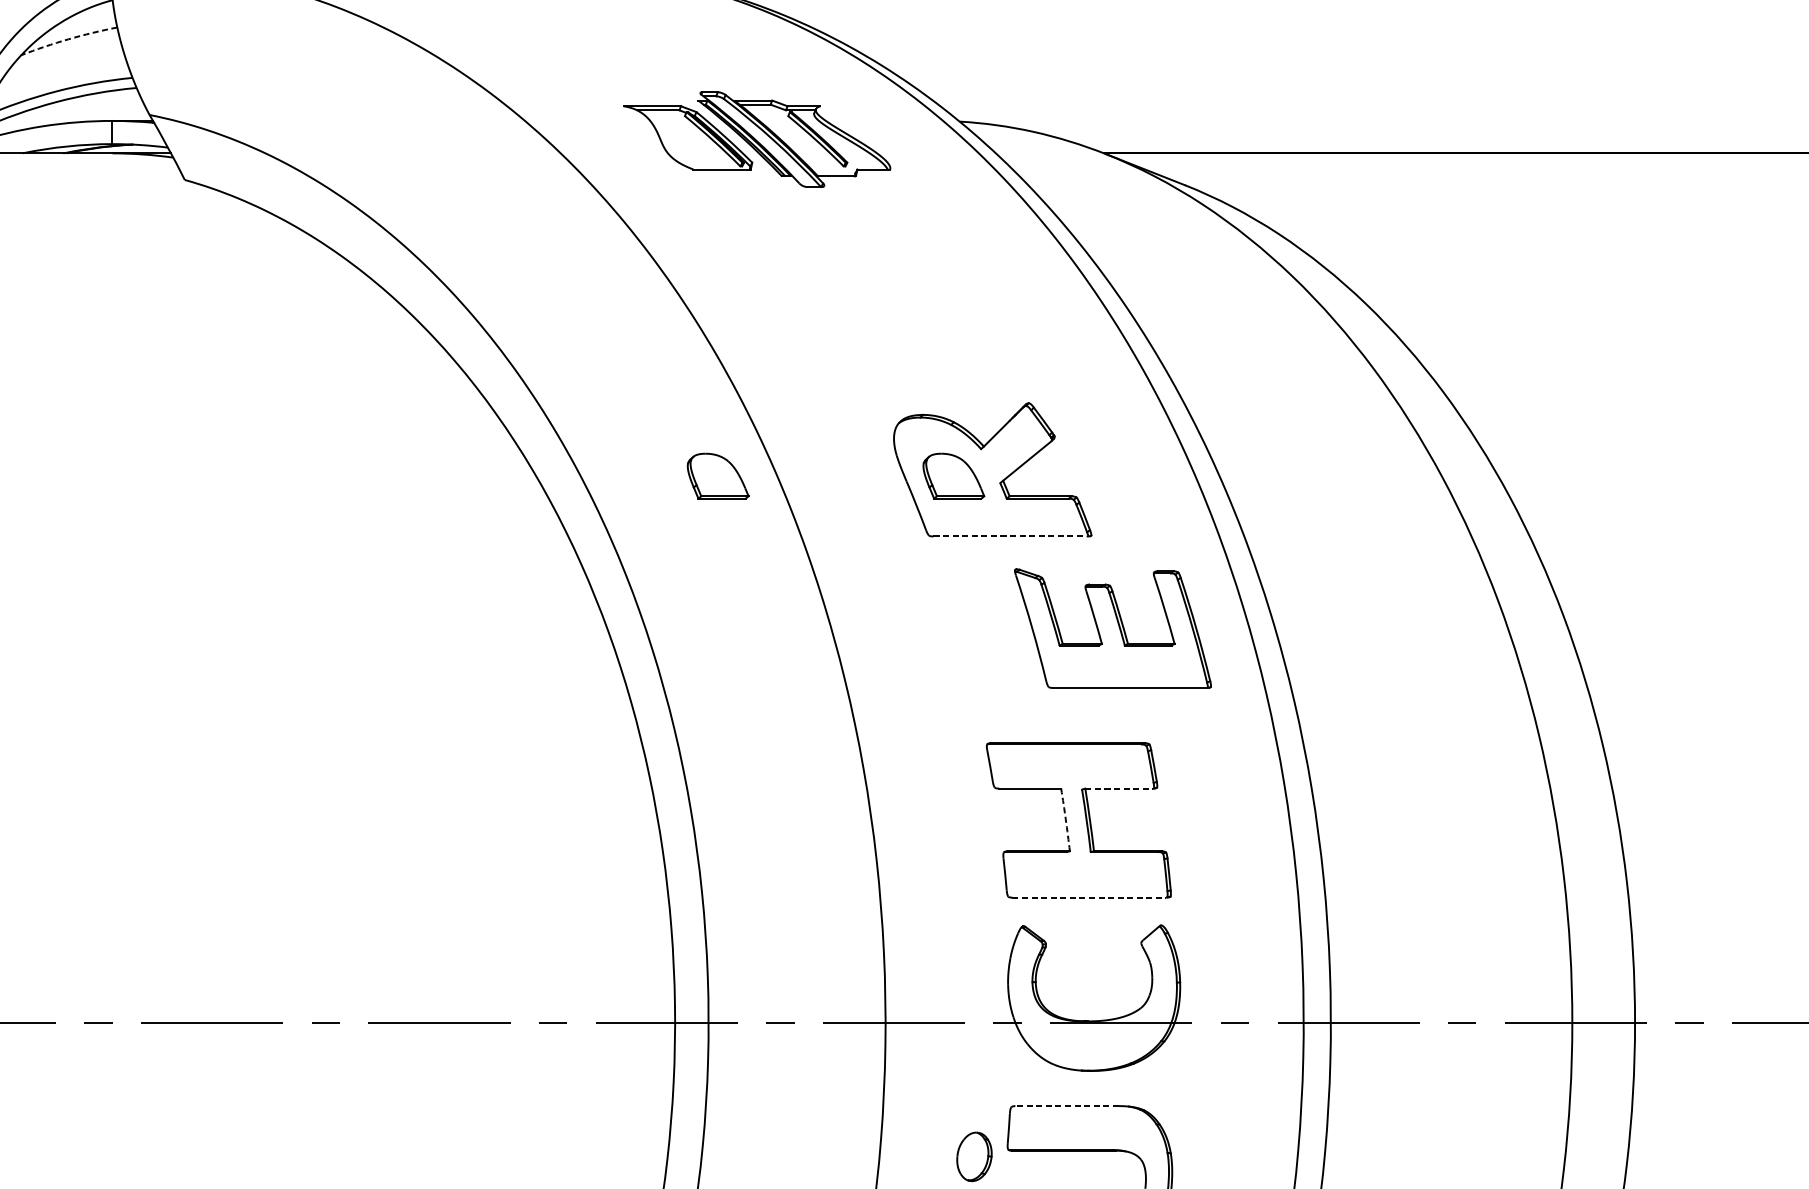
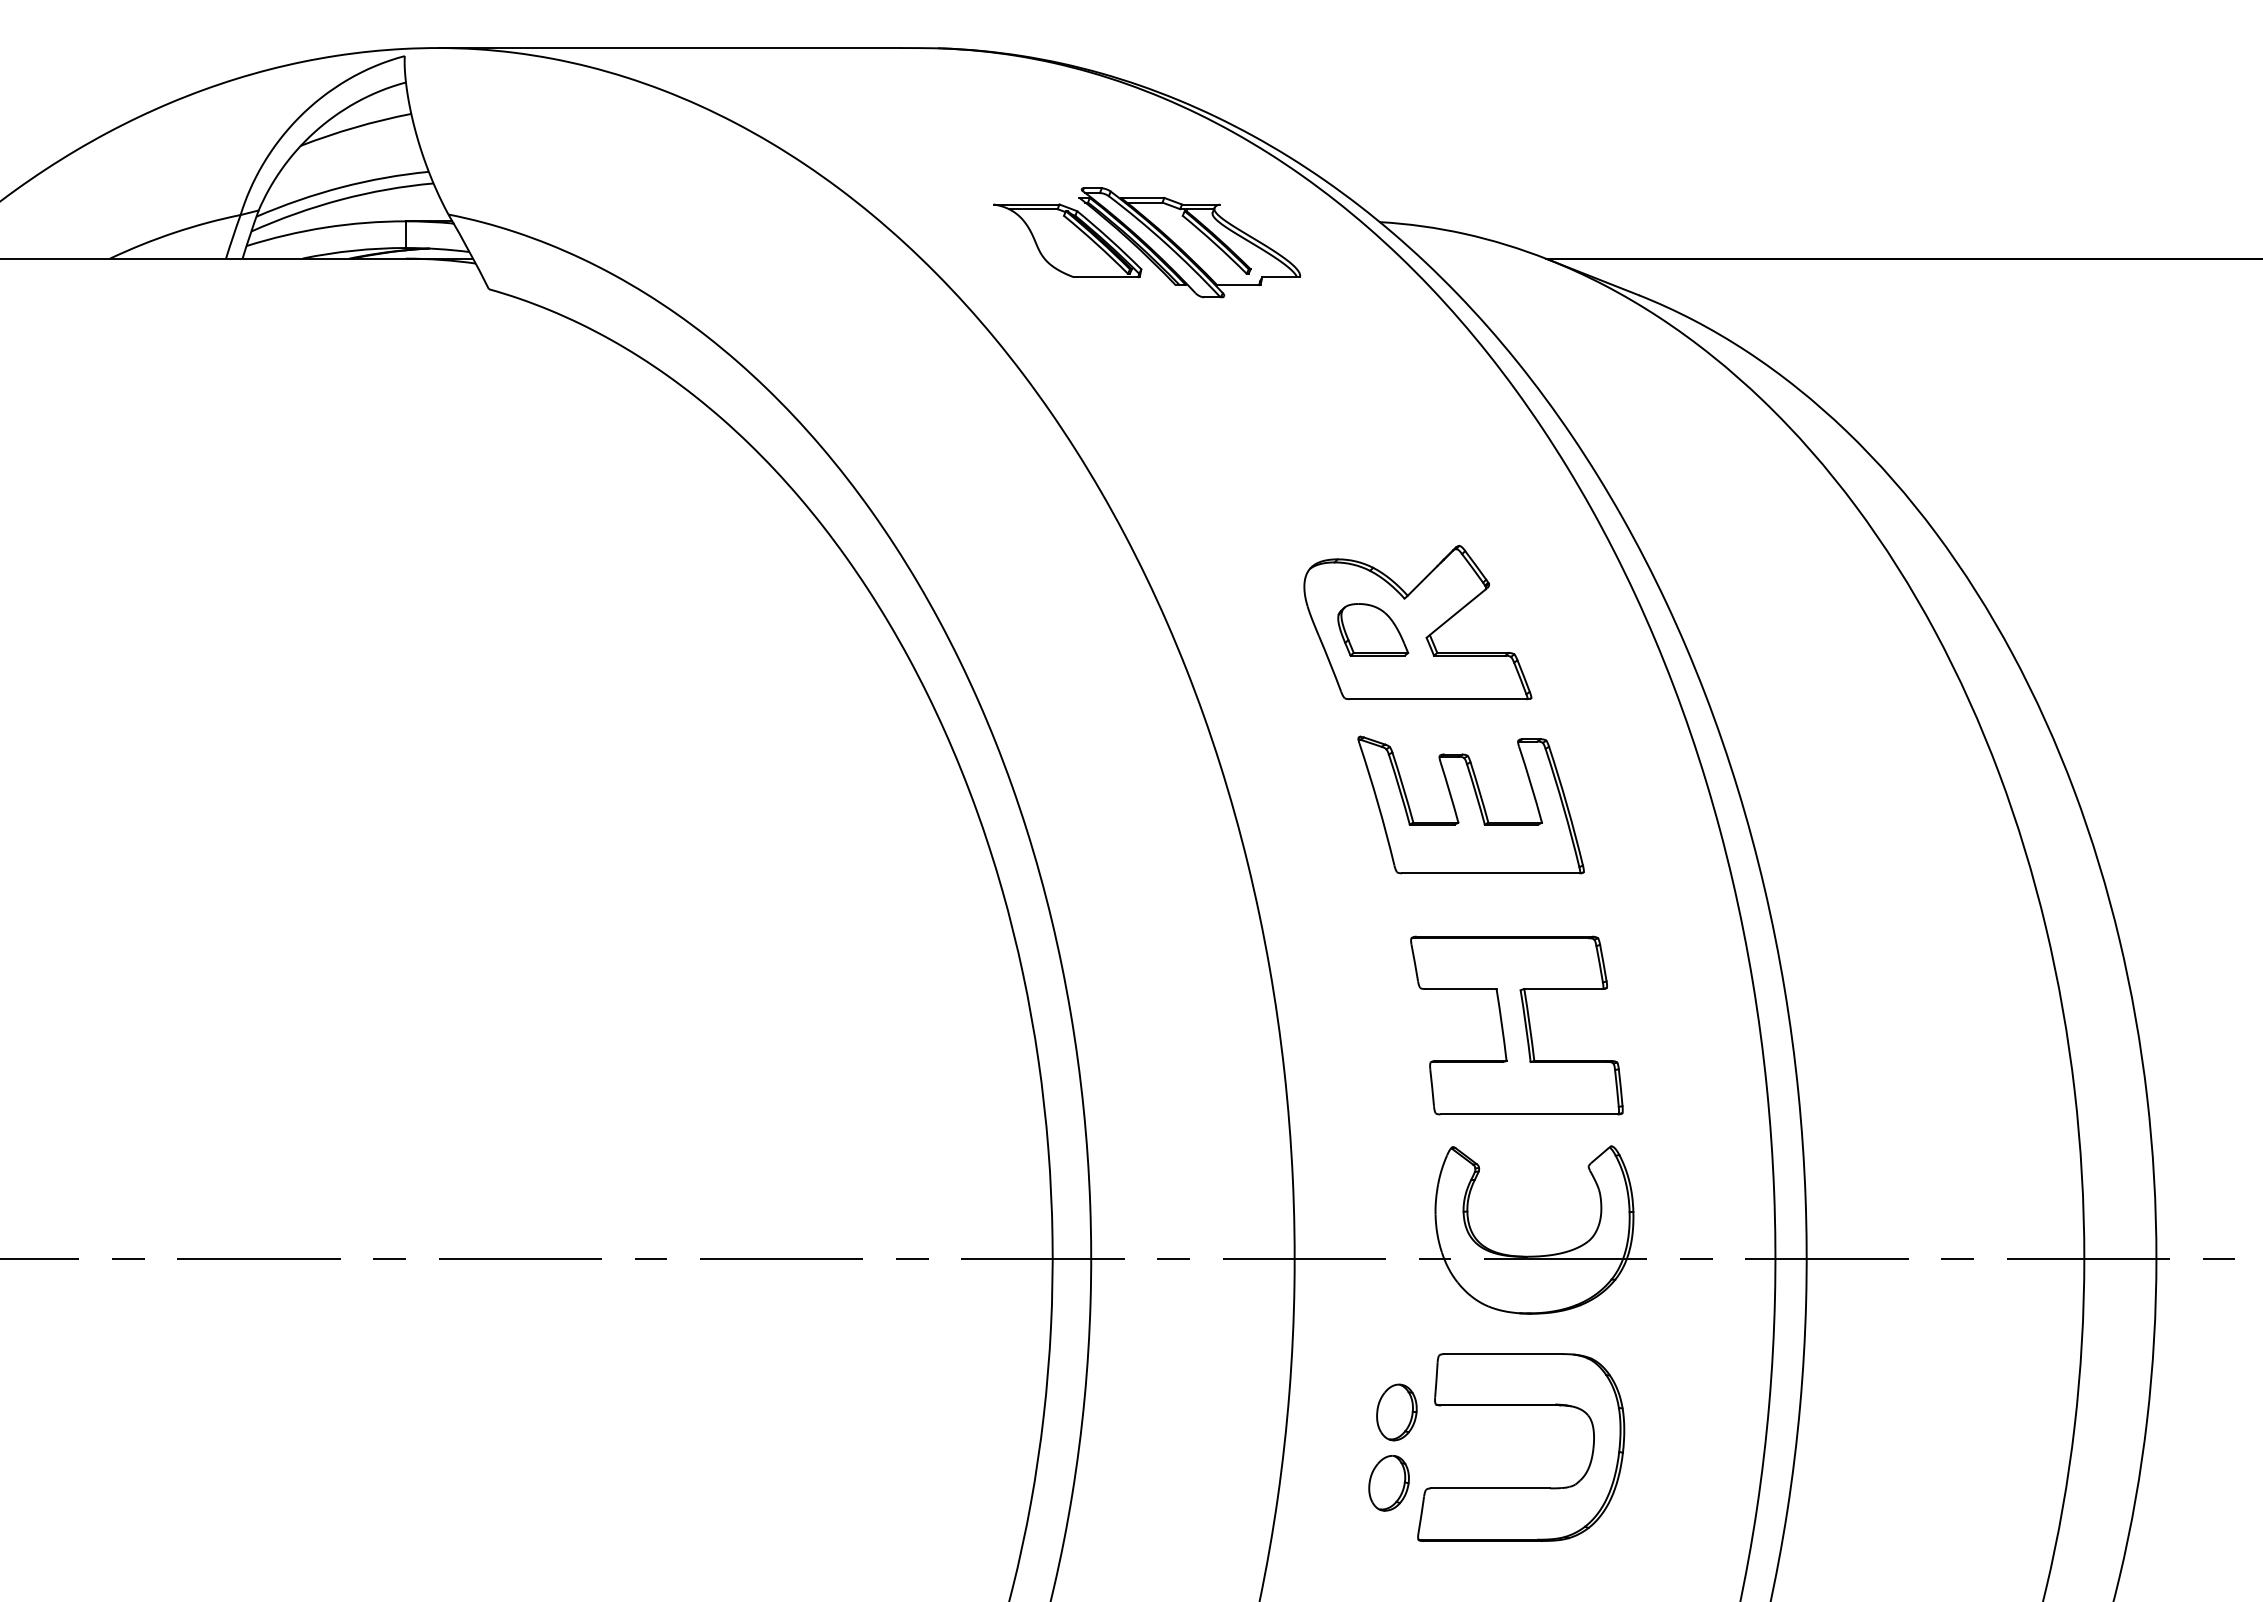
arc: (68, 39) -> (355, 127), dashed -> solid
part: (718, 475) -> (1102, 629), removed
line: (1010, 536) -> (1438, 699), dashed -> solid
part: (1112, 628) -> (1470, 804), moved
line: (1119, 788) -> (1563, 989), dashed -> solid
arc: (1065, 820) -> (1501, 1025), dashed -> solid
line: (1089, 897) -> (1529, 1114), dashed -> solid
line: (1066, 1106) -> (1502, 1354), dashed -> solid

